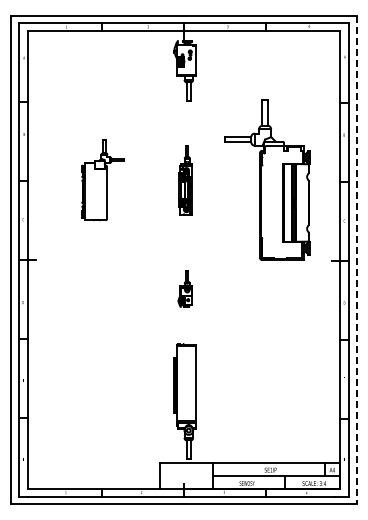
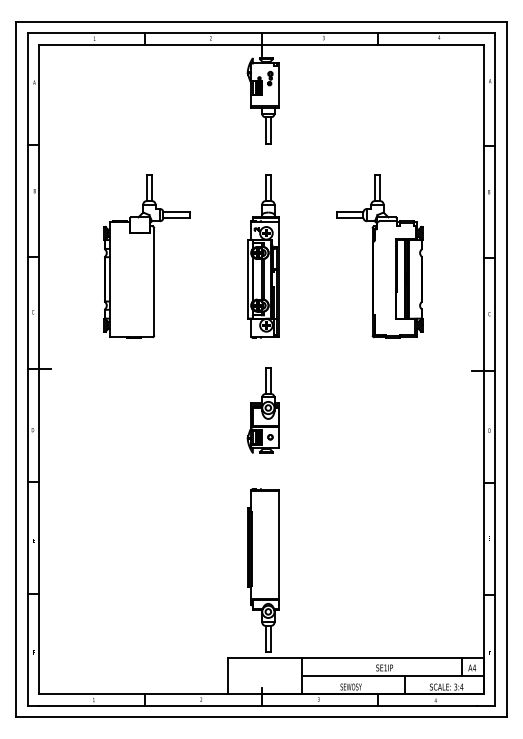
part: (102, 180) -> (145, 256), size x1.43
part: (184, 180) -> (262, 256), size x1.67
part: (266, 180) -> (378, 256), size x0.71
line: (356, 260) -> (506, 370), dashed -> solid
part: (184, 288) -> (262, 409), size x1.67

